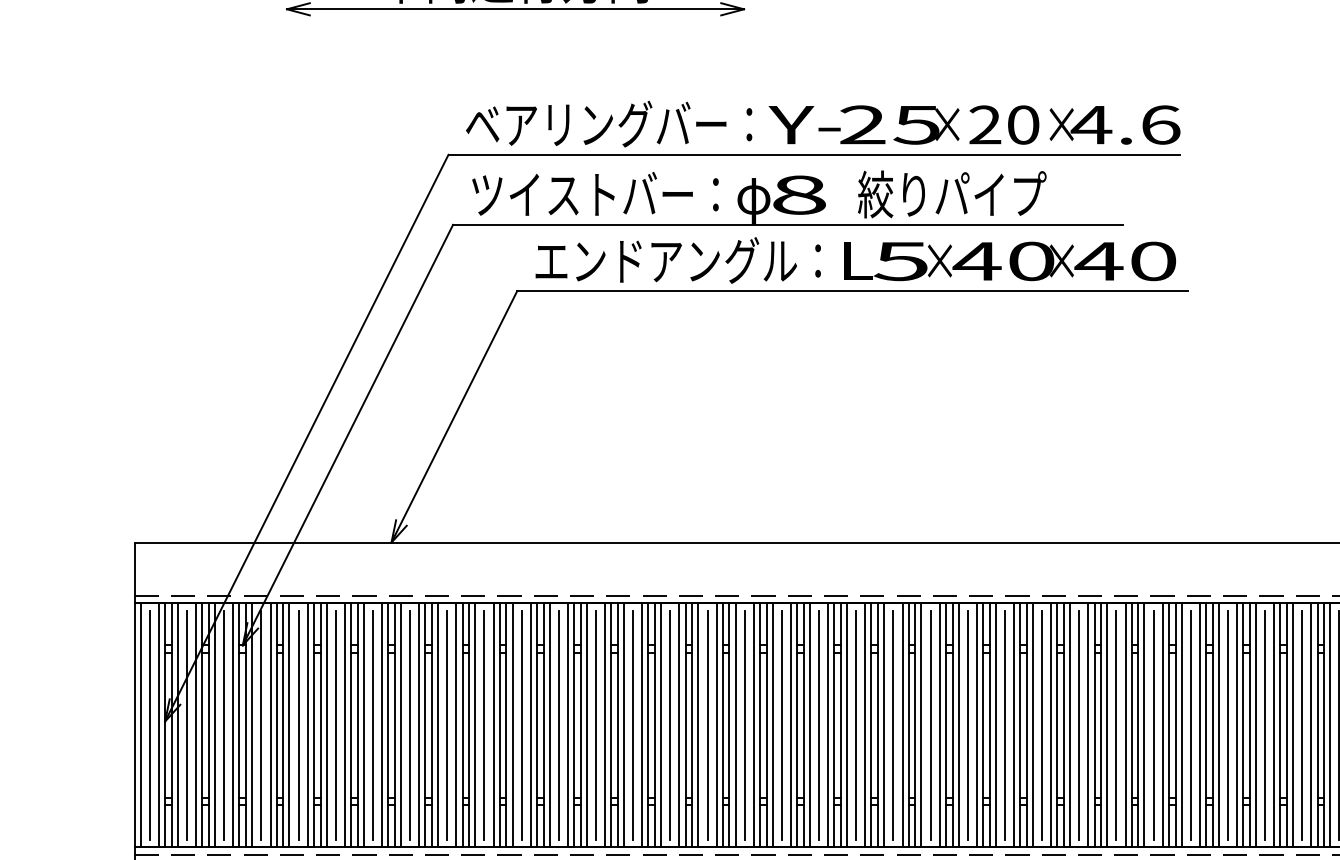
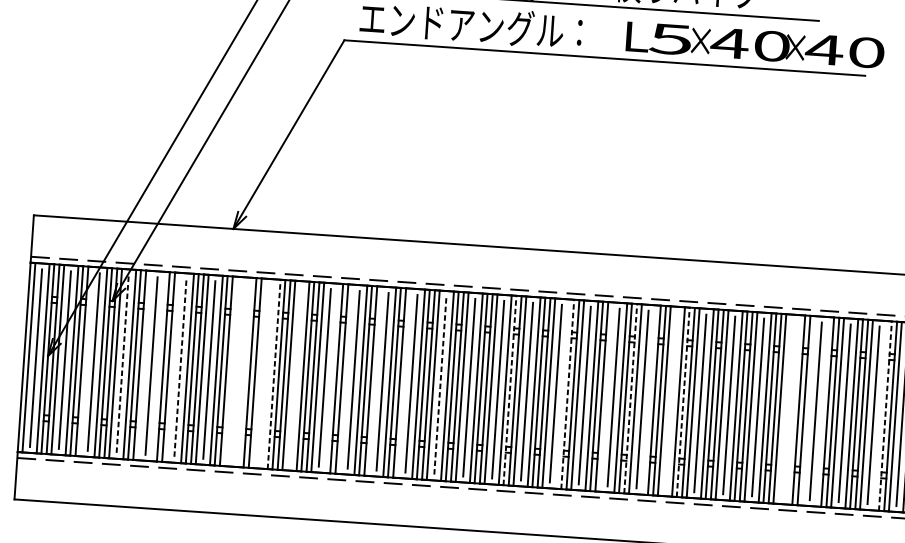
text: (1010, 261) -> (755, 45), moved
line: (261, 724) -> (122, 363), solid -> dashed
line: (335, 724) -> (180, 367), solid -> dashed
line: (670, 724) -> (440, 385), solid -> dashed
line: (215, 725) -> (87, 361), removed
line: (289, 725) -> (144, 365), removed
line: (307, 725) -> (158, 366), removed
line: (326, 725) -> (173, 367), removed
line: (400, 725) -> (230, 371), removed
line: (410, 725) -> (238, 372), removed
line: (419, 725) -> (245, 372), removed
line: (438, 725) -> (260, 373), removed
line: (447, 725) -> (267, 374), removed
line: (456, 725) -> (274, 374), solid -> dashed
line: (484, 725) -> (295, 376), removed
line: (530, 725) -> (331, 378), removed
line: (549, 725) -> (346, 379), removed
line: (586, 725) -> (375, 381), removed
line: (624, 725) -> (404, 383), removed
line: (759, 725) -> (509, 390), solid -> dashed
line: (828, 725) -> (563, 394), removed
line: (834, 725) -> (567, 394), solid -> dashed
line: (884, 725) -> (606, 397), removed
line: (915, 725) -> (630, 398), solid -> dashed
line: (939, 725) -> (649, 400), removed
line: (967, 725) -> (671, 401), removed
line: (982, 725) -> (682, 402), solid -> dashed
line: (1116, 725) -> (786, 409), removed
line: (1125, 725) -> (793, 409), removed
line: (1144, 725) -> (808, 410), removed
line: (1162, 725) -> (822, 411), removed
line: (1237, 725) -> (880, 415), removed
line: (1243, 725) -> (885, 416), solid -> dashed

